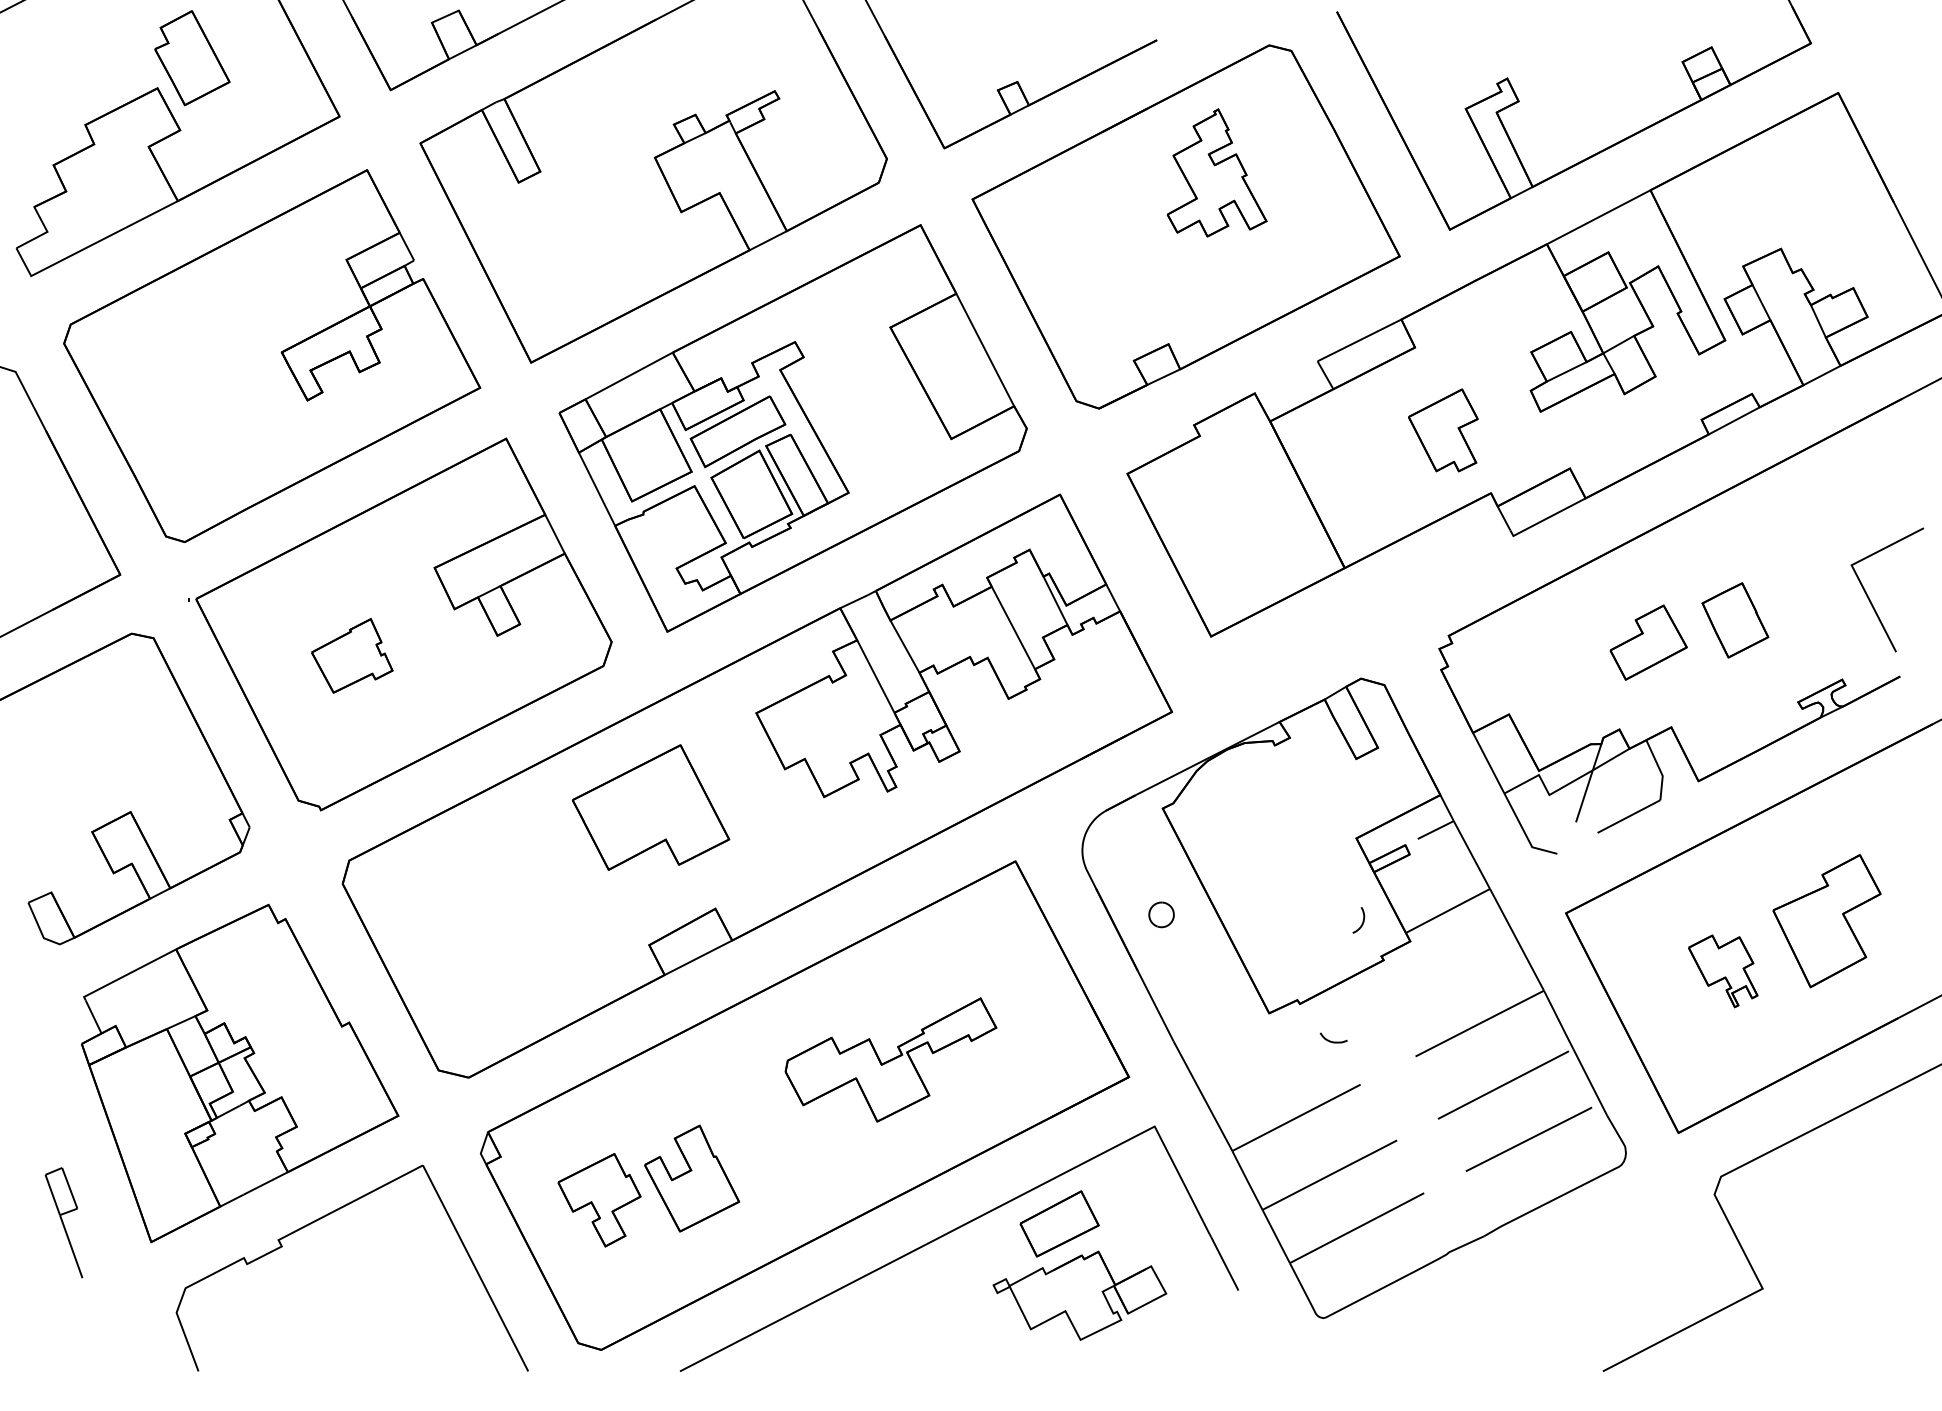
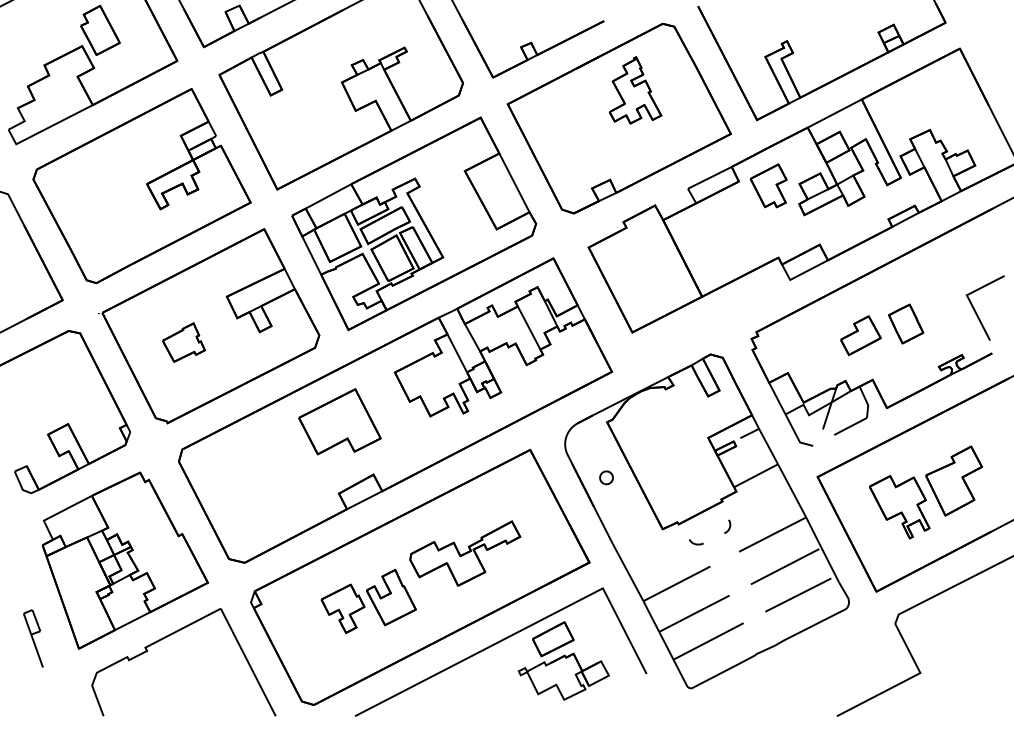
part: (1443, 429) -> (768, 185), moved
curve: (1362, 919) -> (729, 526), moved
part: (1722, 971) -> (899, 507), size x1.67
part: (648, 1186) -> (368, 601), moved

